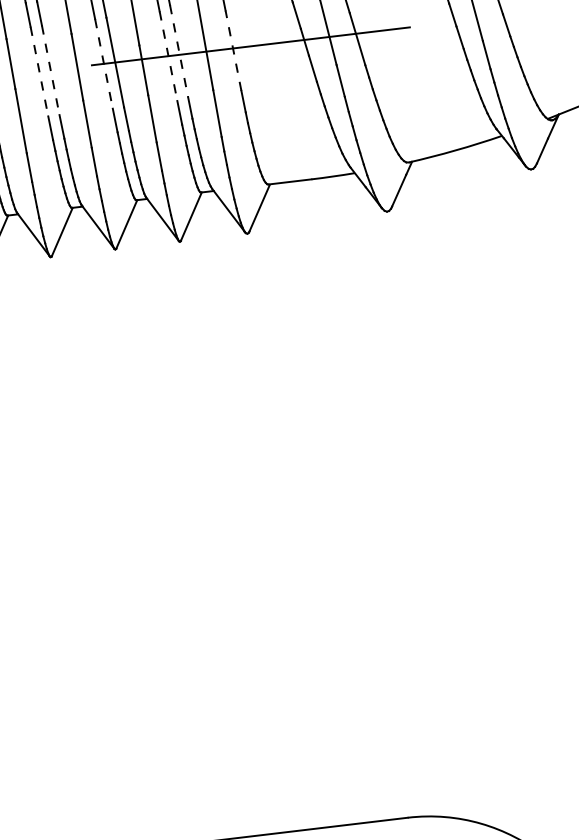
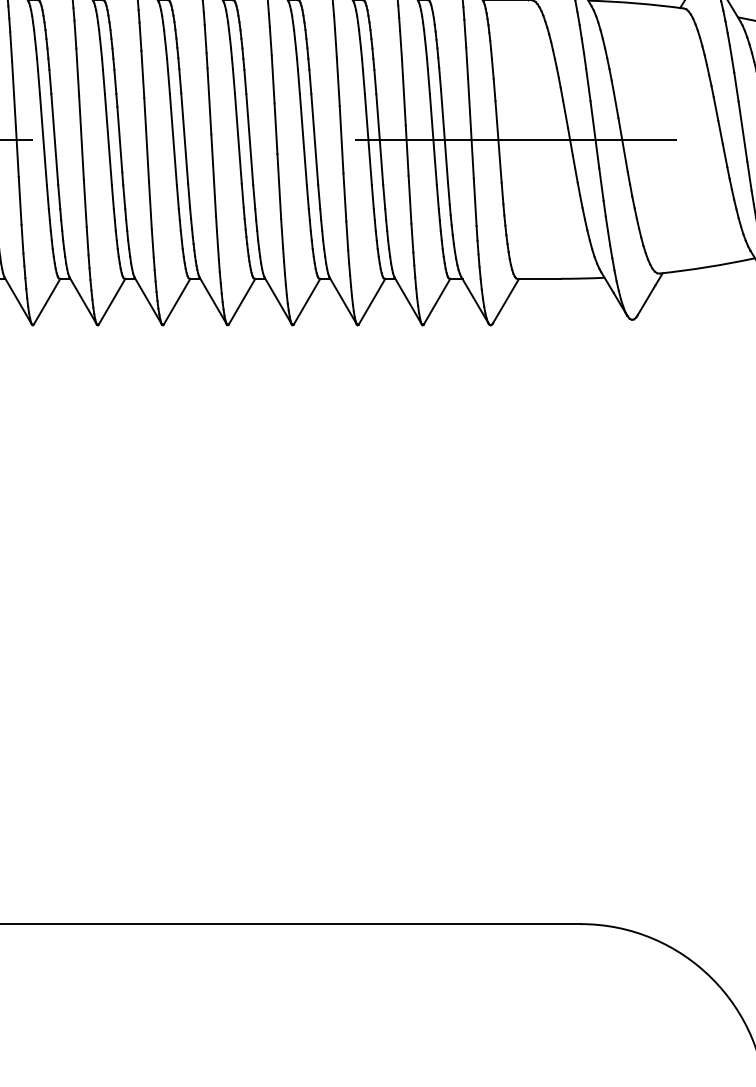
line: (179, 50) -> (444, 135), dashed -> solid
line: (233, 50) -> (498, 141), dashed -> solid
line: (168, 56) -> (433, 139), dashed -> solid
line: (104, 63) -> (368, 139), dashed -> solid
line: (50, 70) -> (314, 139), dashed -> solid
line: (39, 71) -> (303, 139), dashed -> solid

